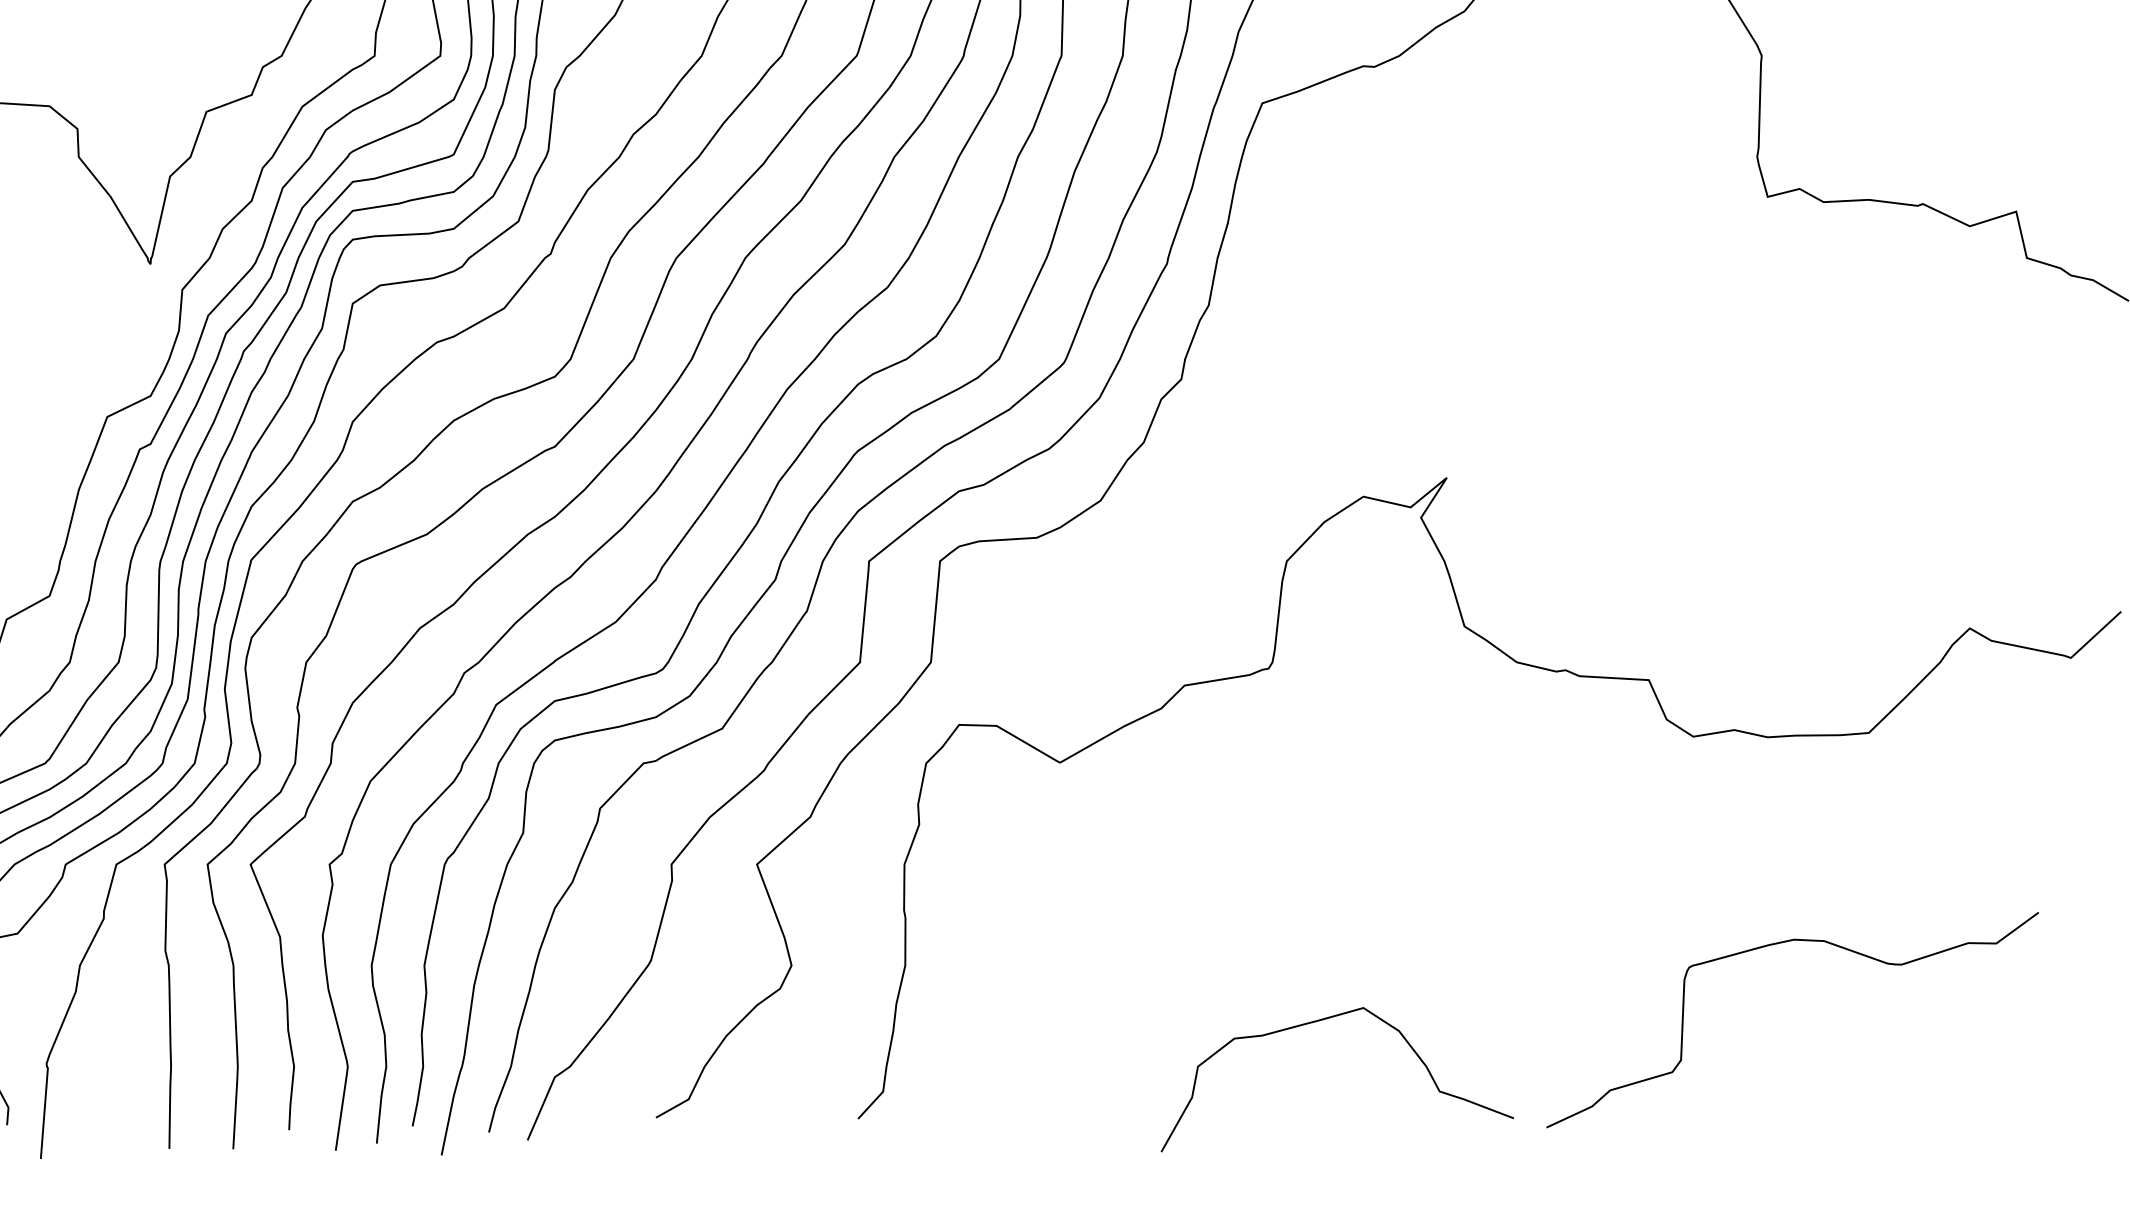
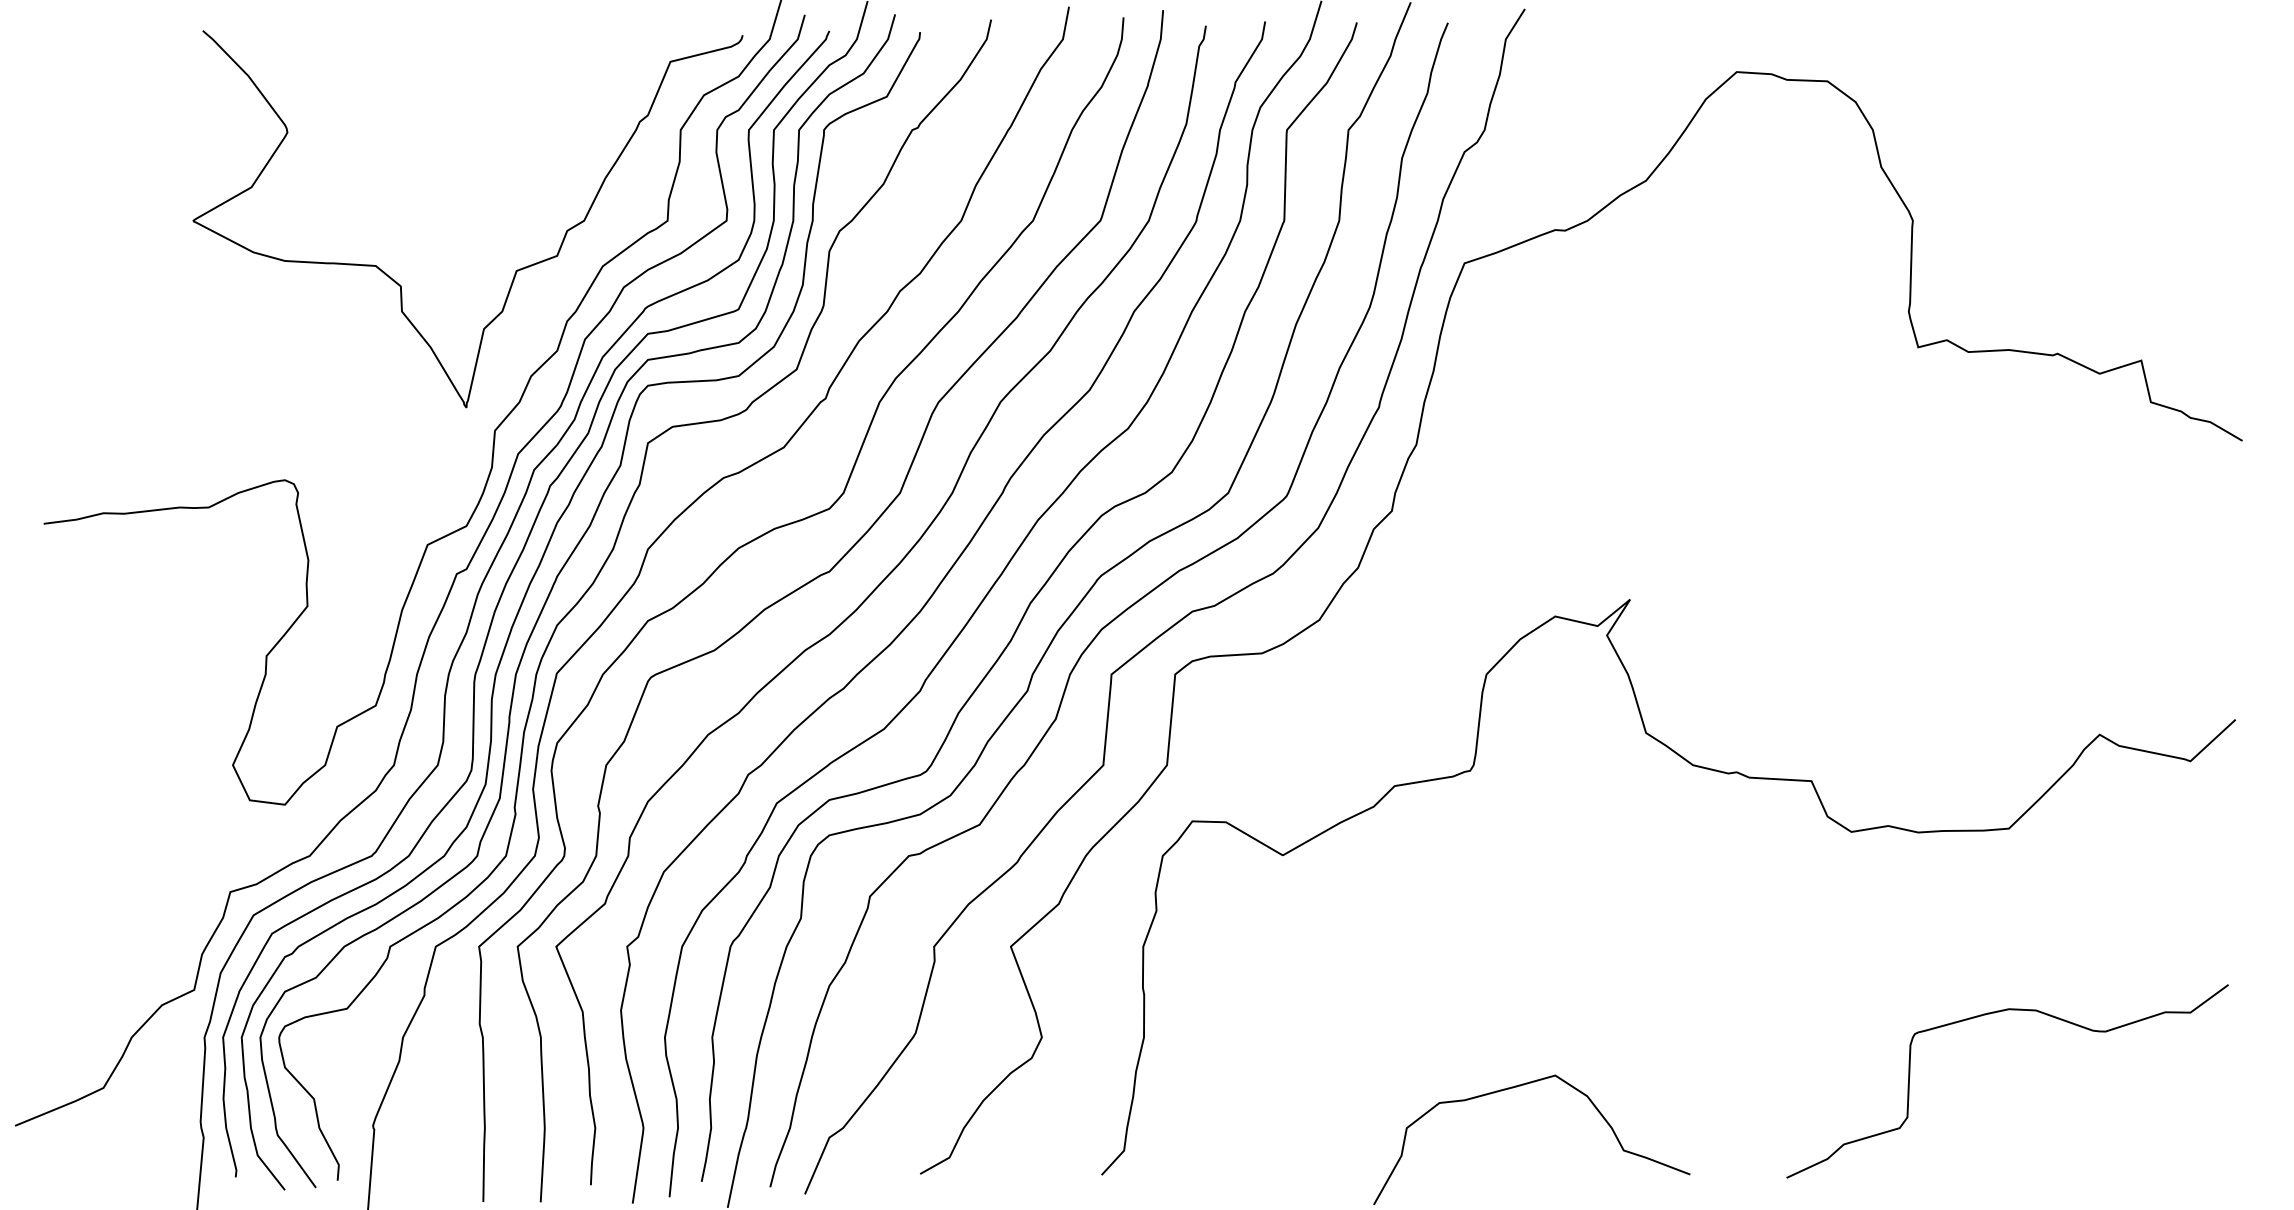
curve: (1773, 945) -> (1990, 1014), moved

